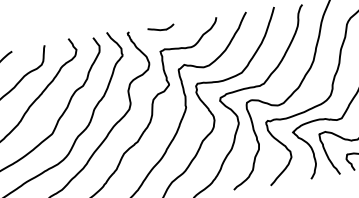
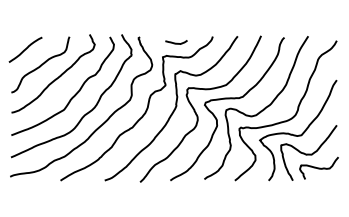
curve: (161, 28) -> (176, 42), moved

